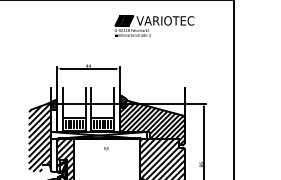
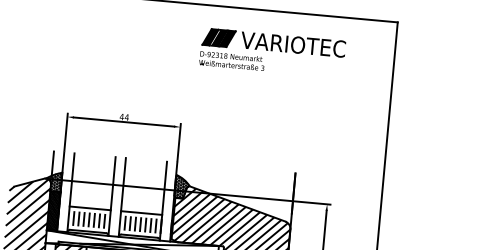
part: (154, 25) -> (272, 51), moved
hatch: (54, 120) -> (54, 210), added

